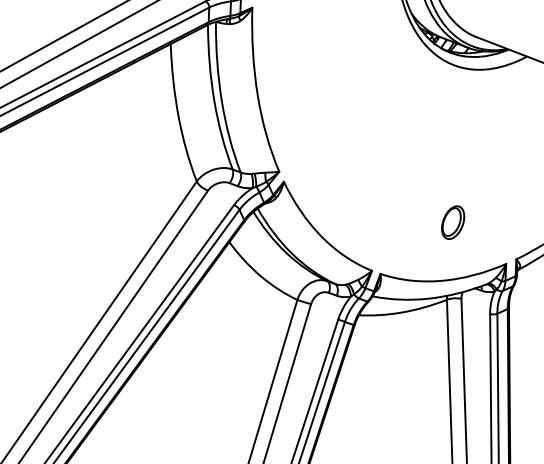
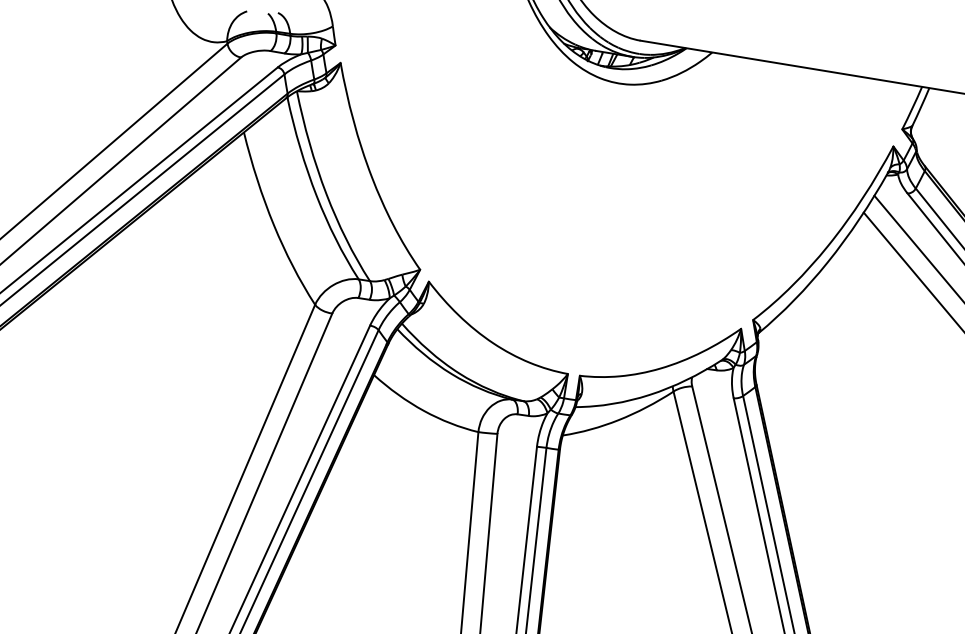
part: (453, 222) -> (660, 288), removed

